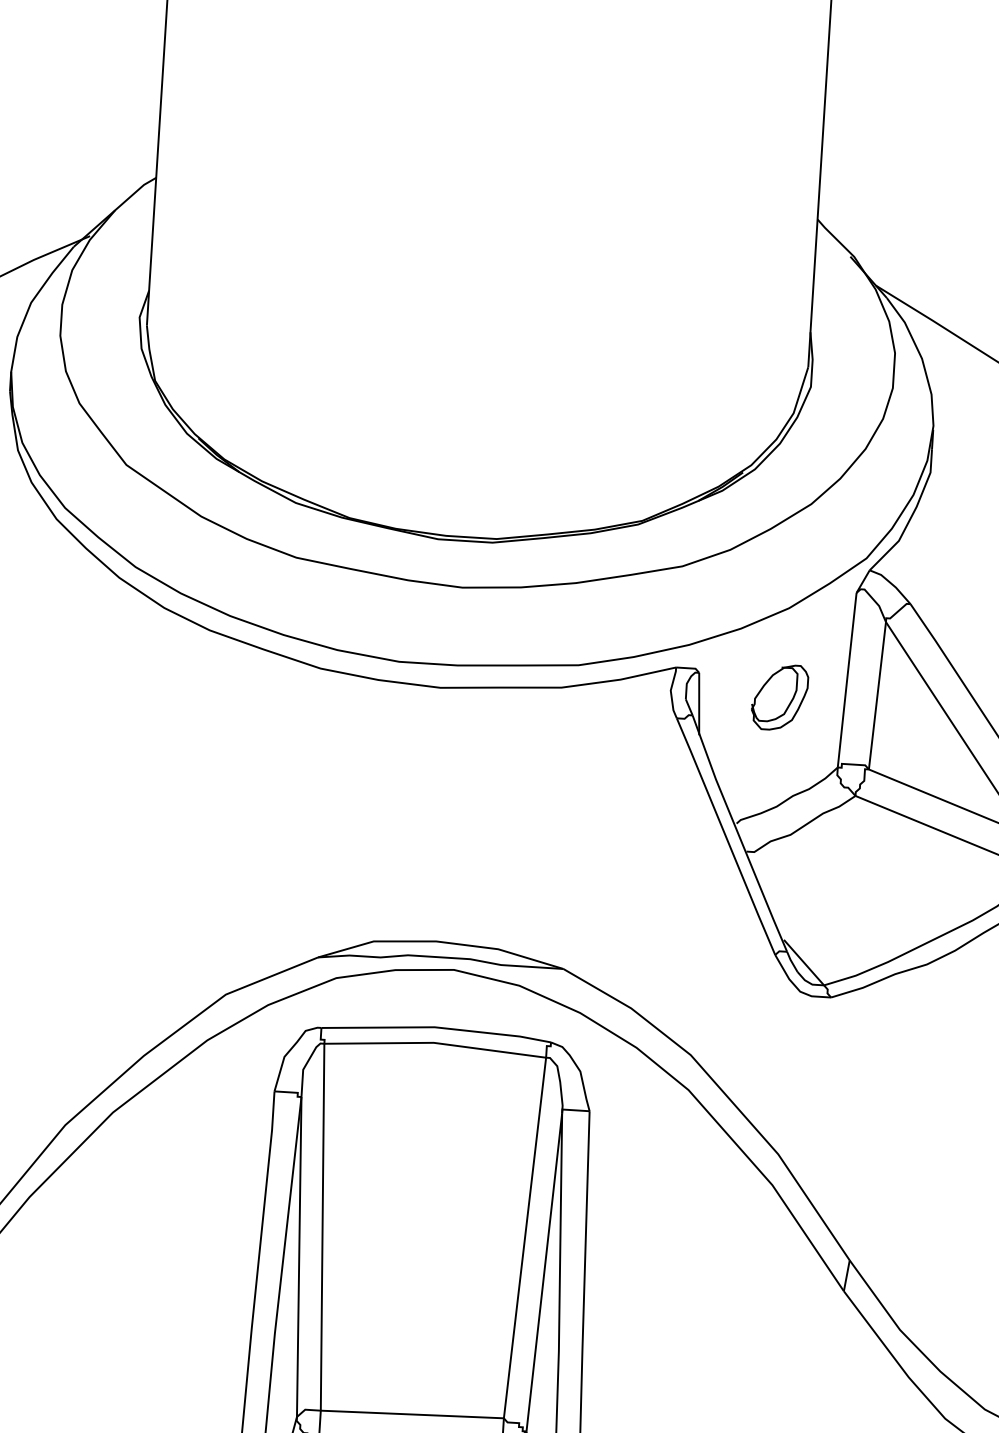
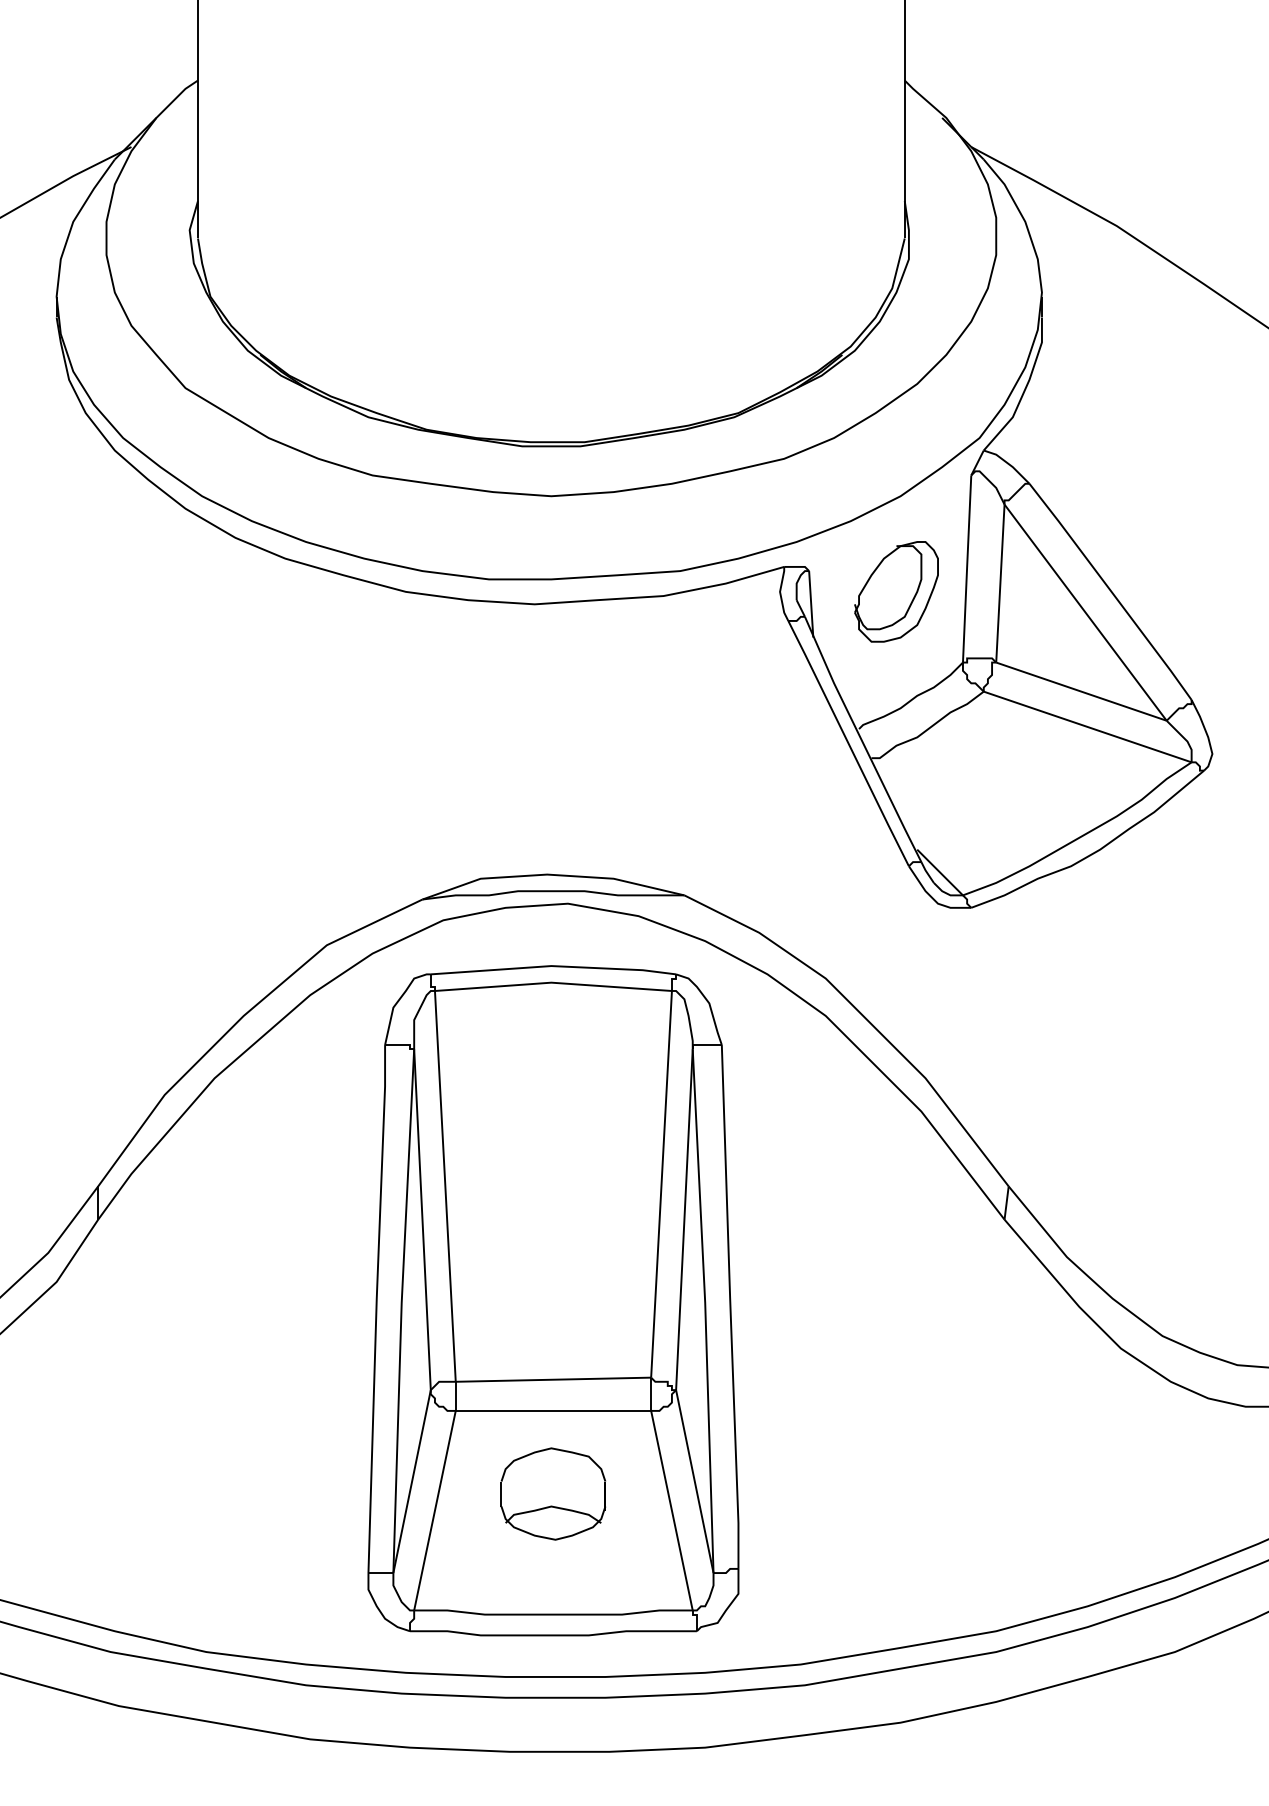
part: (779, 697) -> (896, 591), size x1.43

